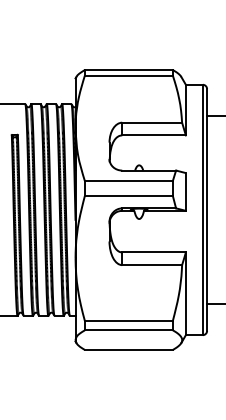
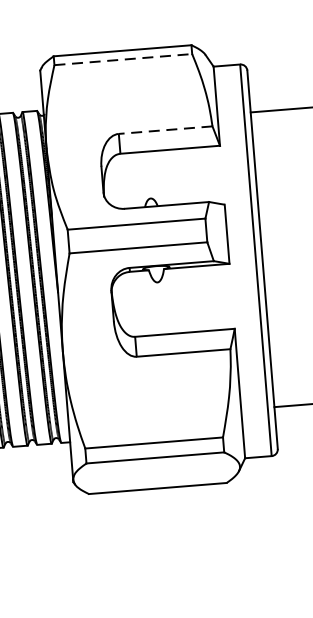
line: (129, 75) -> (124, 59), solid -> dashed
line: (152, 122) -> (166, 129), solid -> dashed

